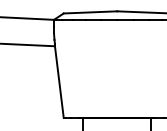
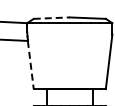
line: (91, 12) -> (52, 18), solid -> dashed
line: (58, 82) -> (30, 65), solid -> dashed

